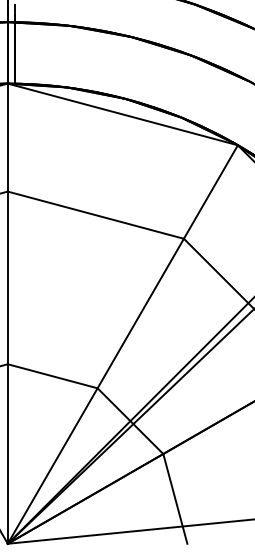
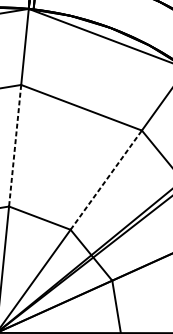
line: (7, 278) -> (14, 146), solid -> dashed
line: (141, 313) -> (106, 180), solid -> dashed

